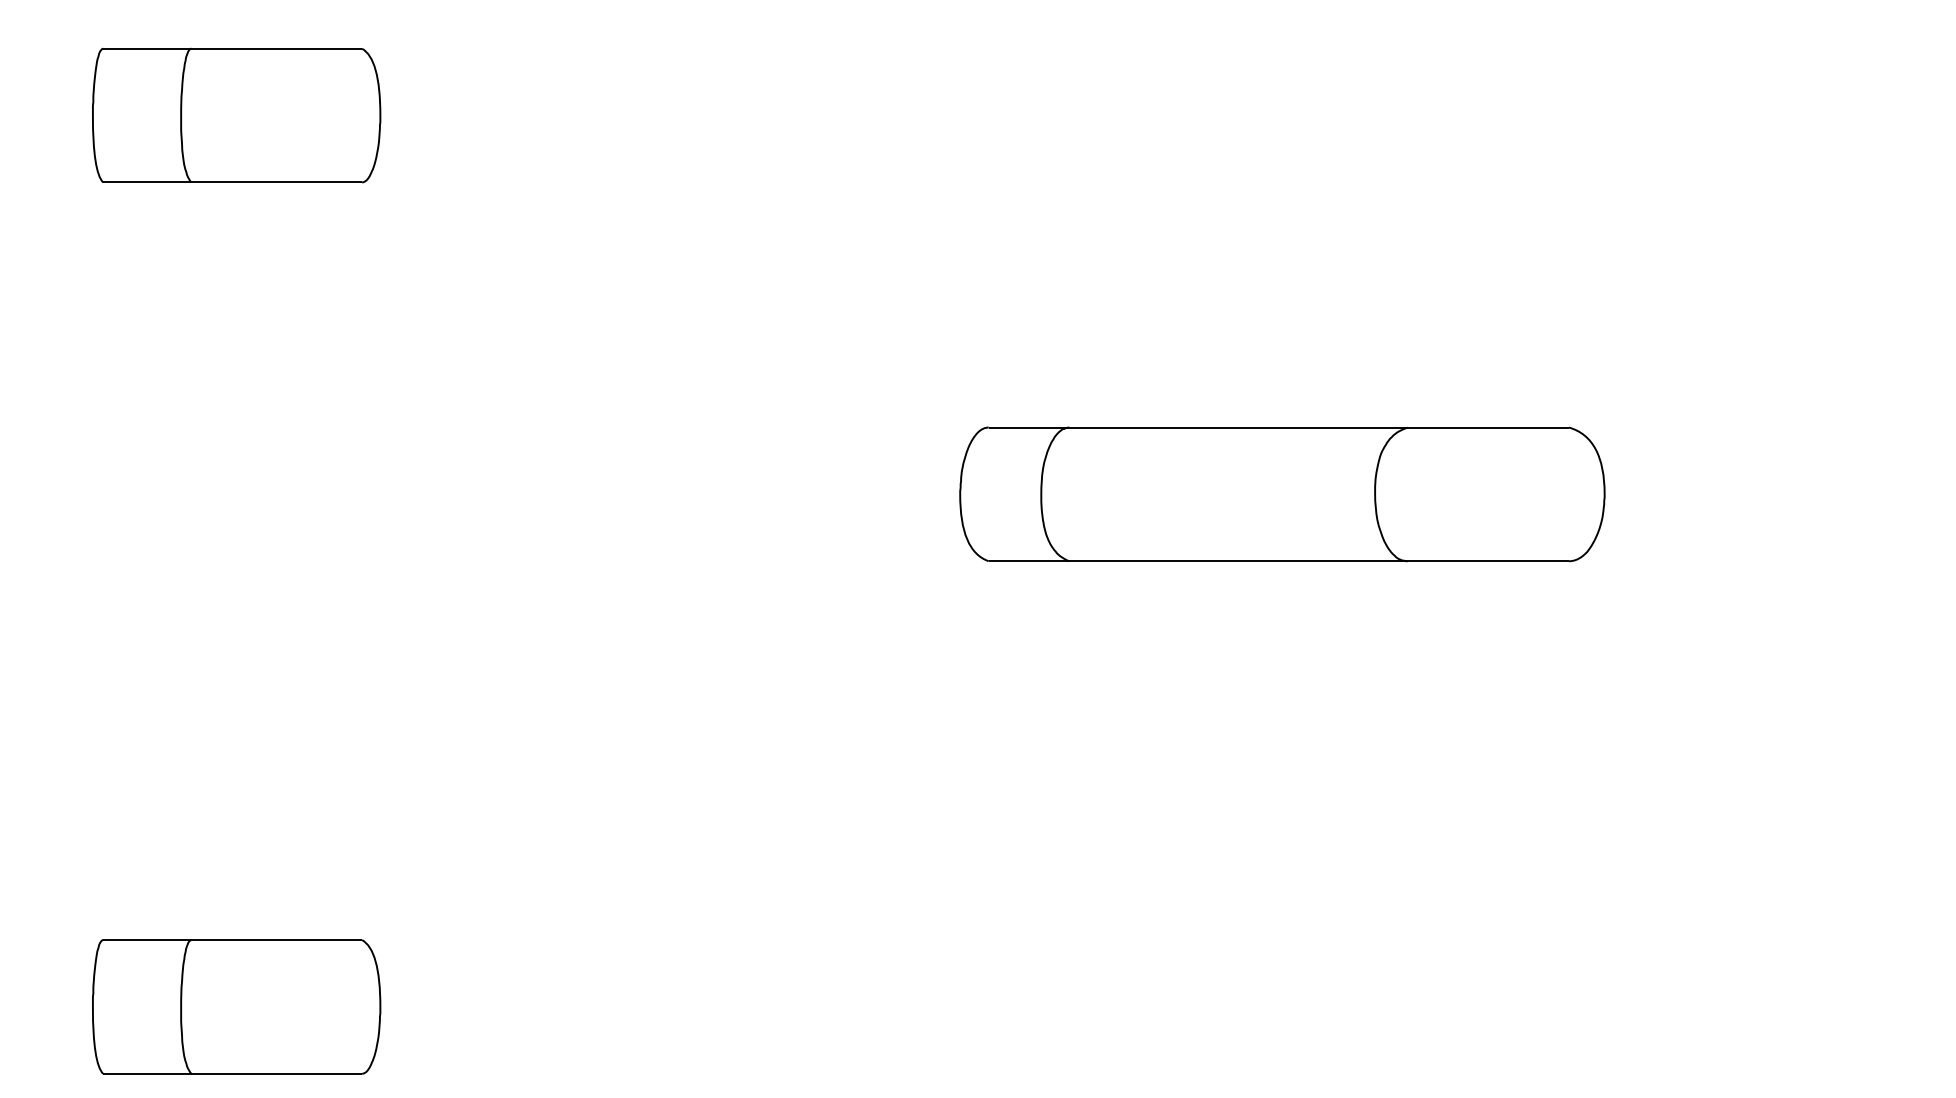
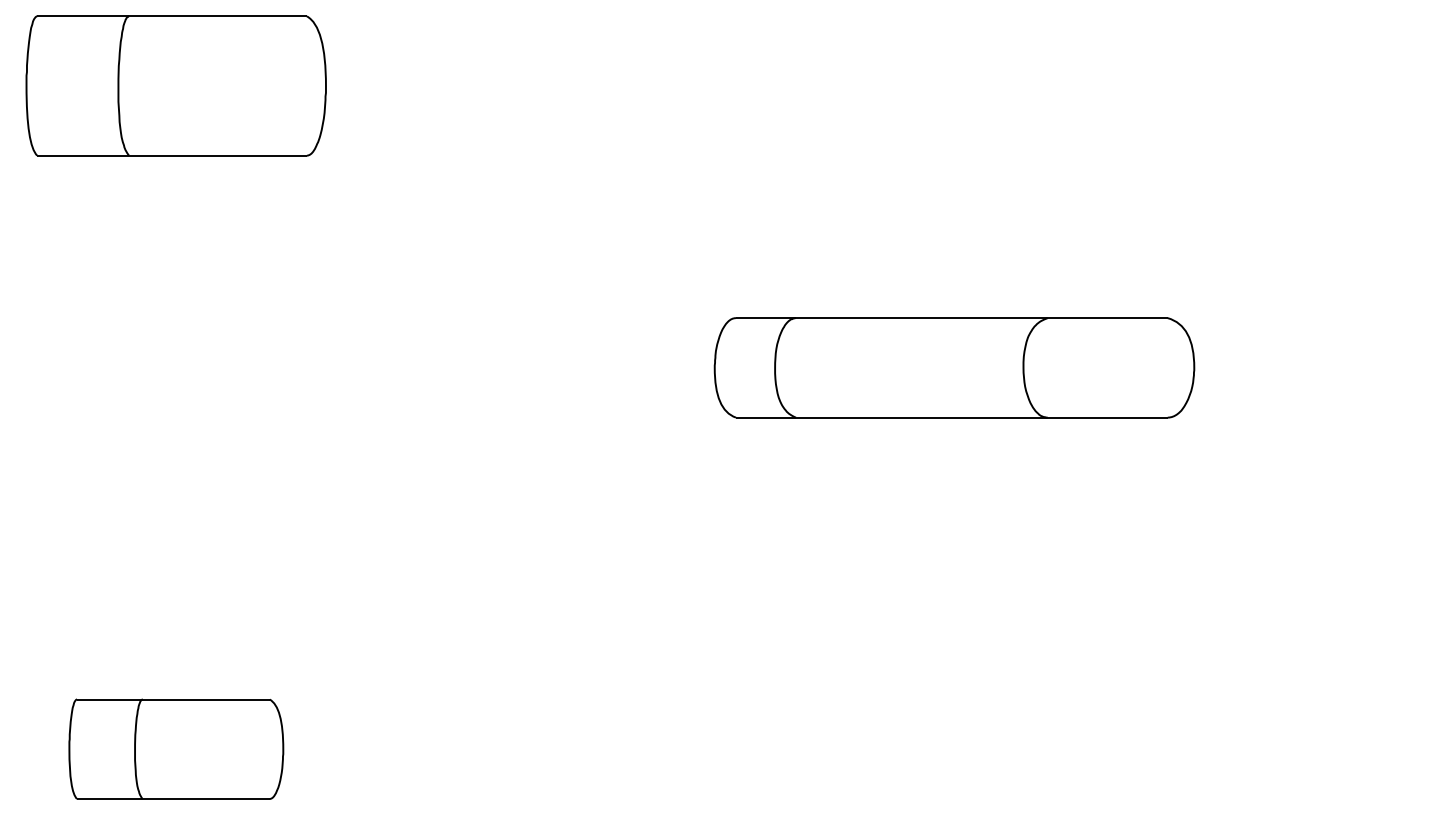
part: (236, 115) -> (176, 85), size x1.4

